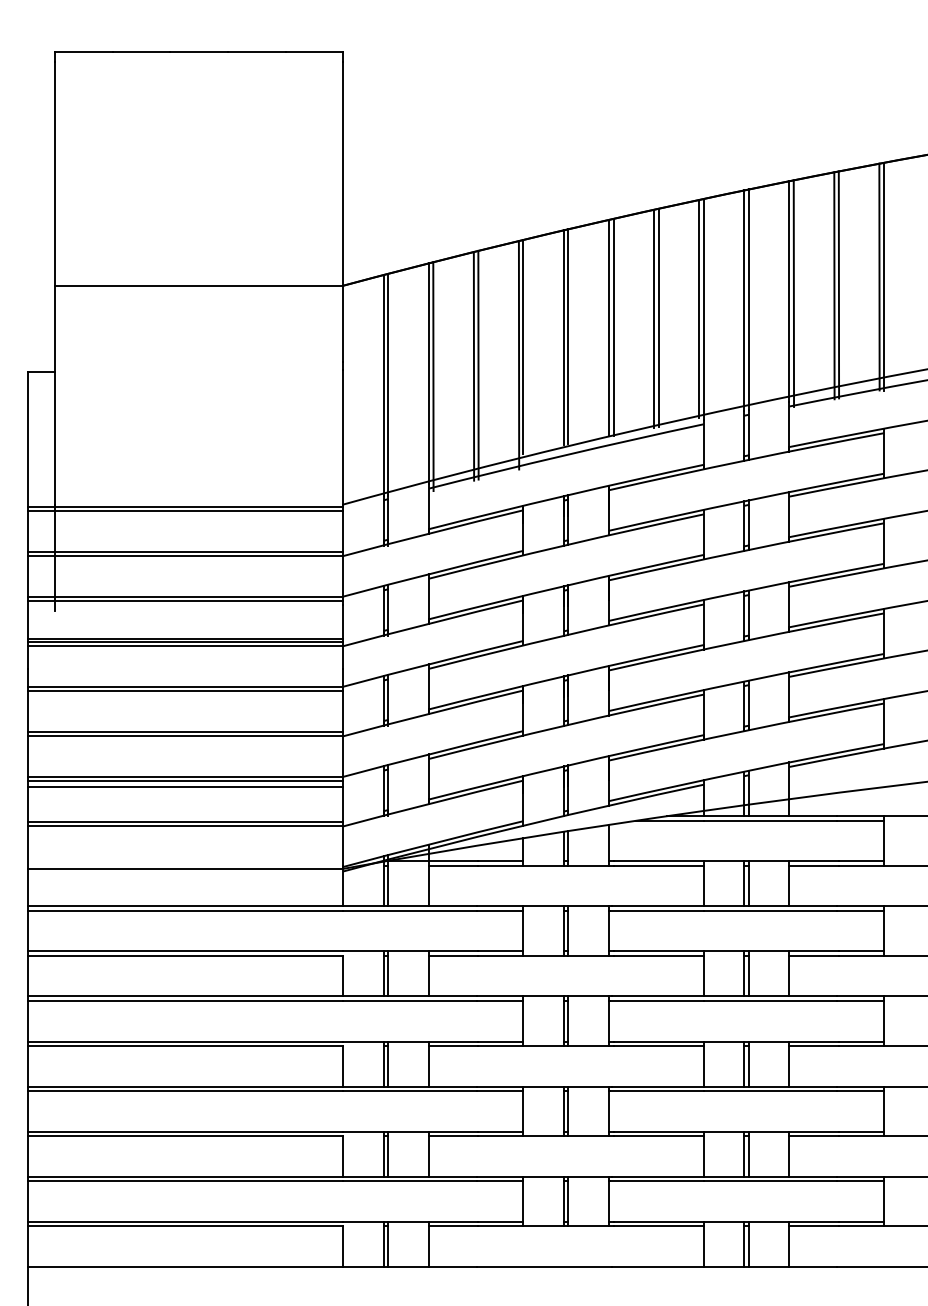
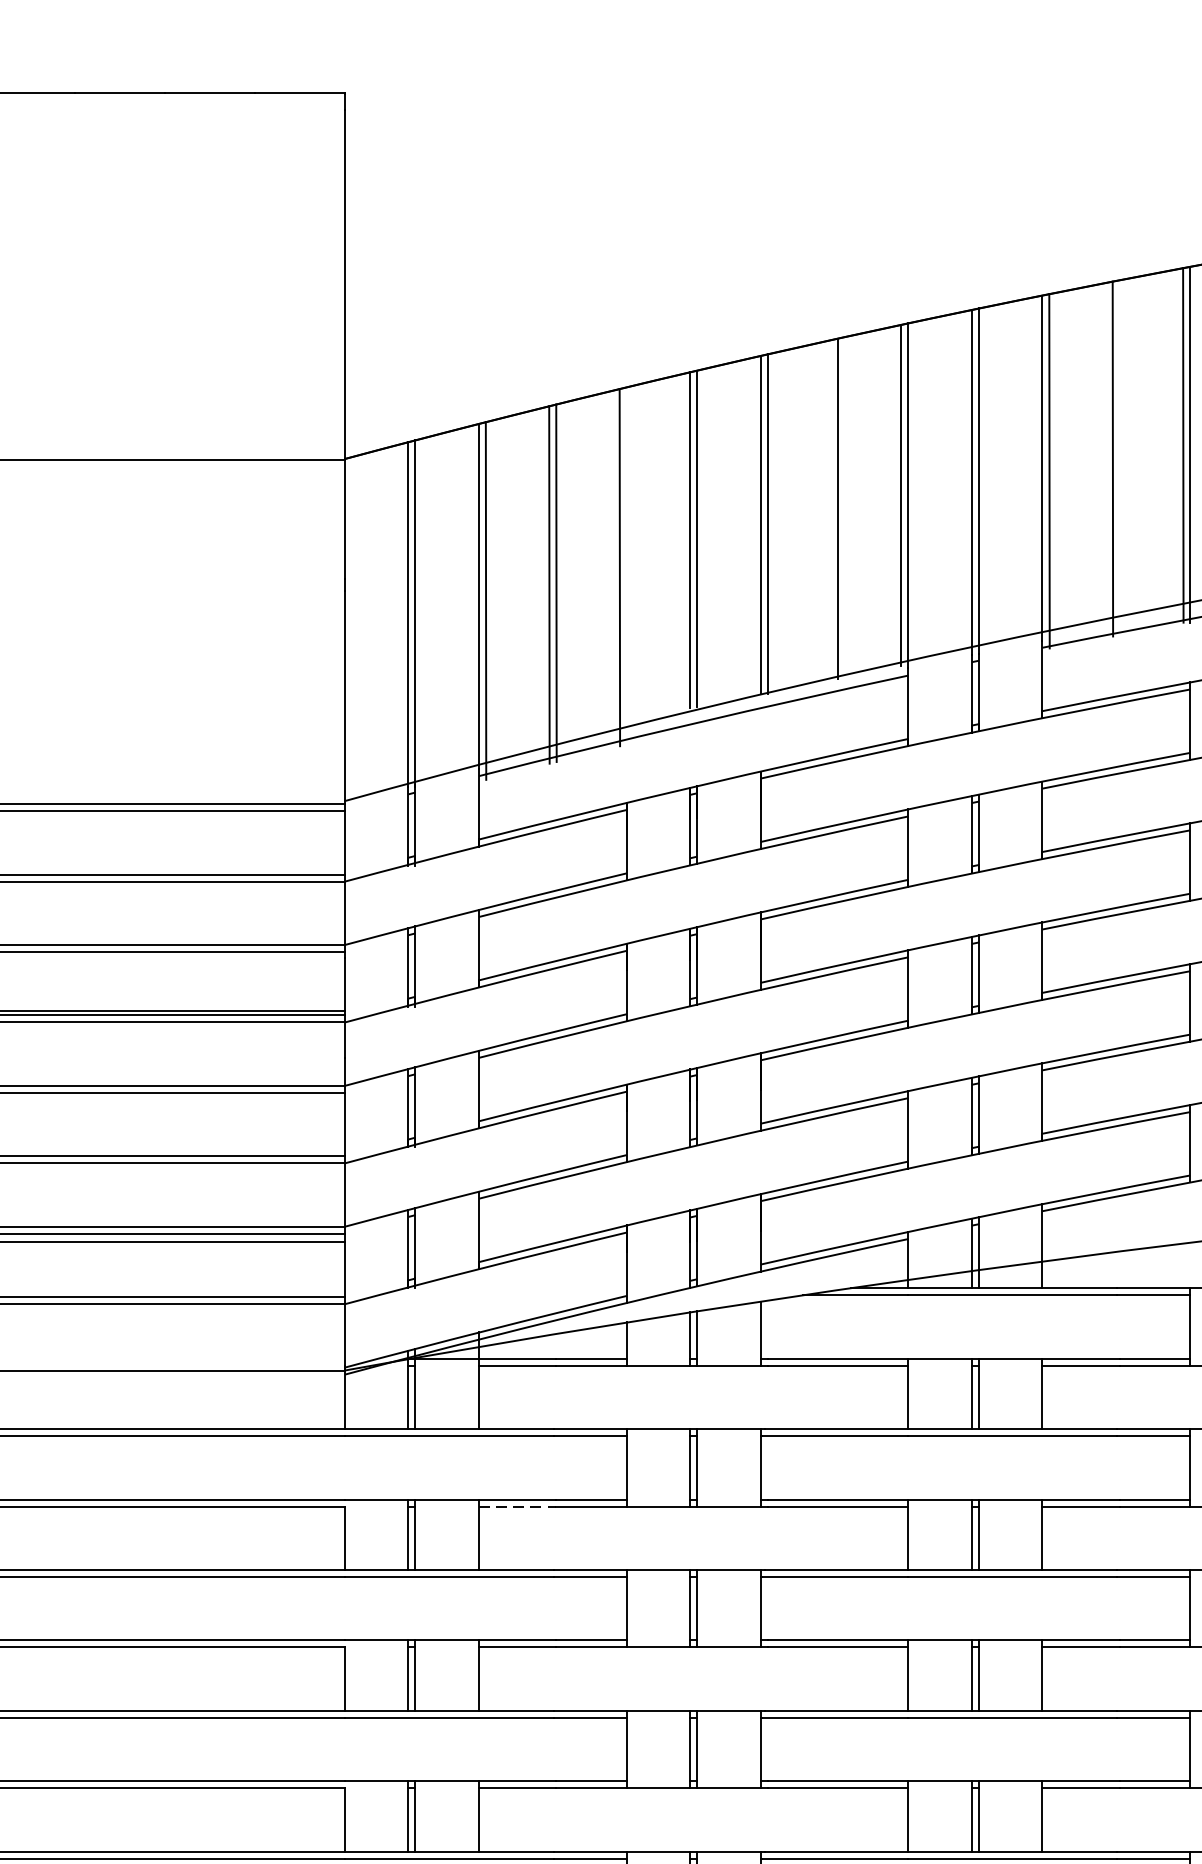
line: (838, 284) -> (1119, 457), removed
line: (654, 318) -> (831, 510), removed
line: (523, 346) -> (626, 553), removed
line: (453, 955) -> (517, 1505), solid -> dashed

